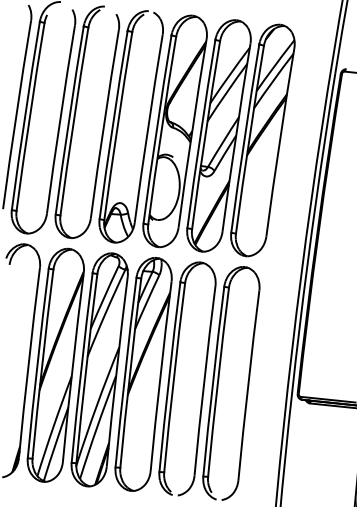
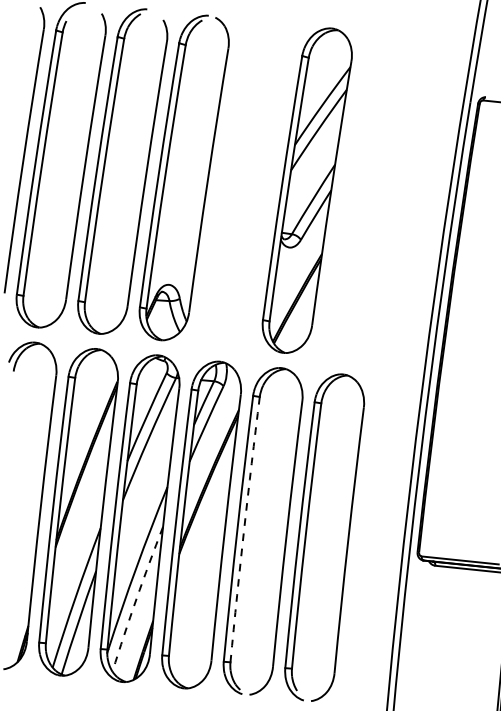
part: (174, 131) -> (245, 184), removed
part: (262, 140) -> (368, 196), removed
arc: (174, 377) -> (244, 529), solid -> dashed
arc: (97, 426) -> (136, 598), solid -> dashed

